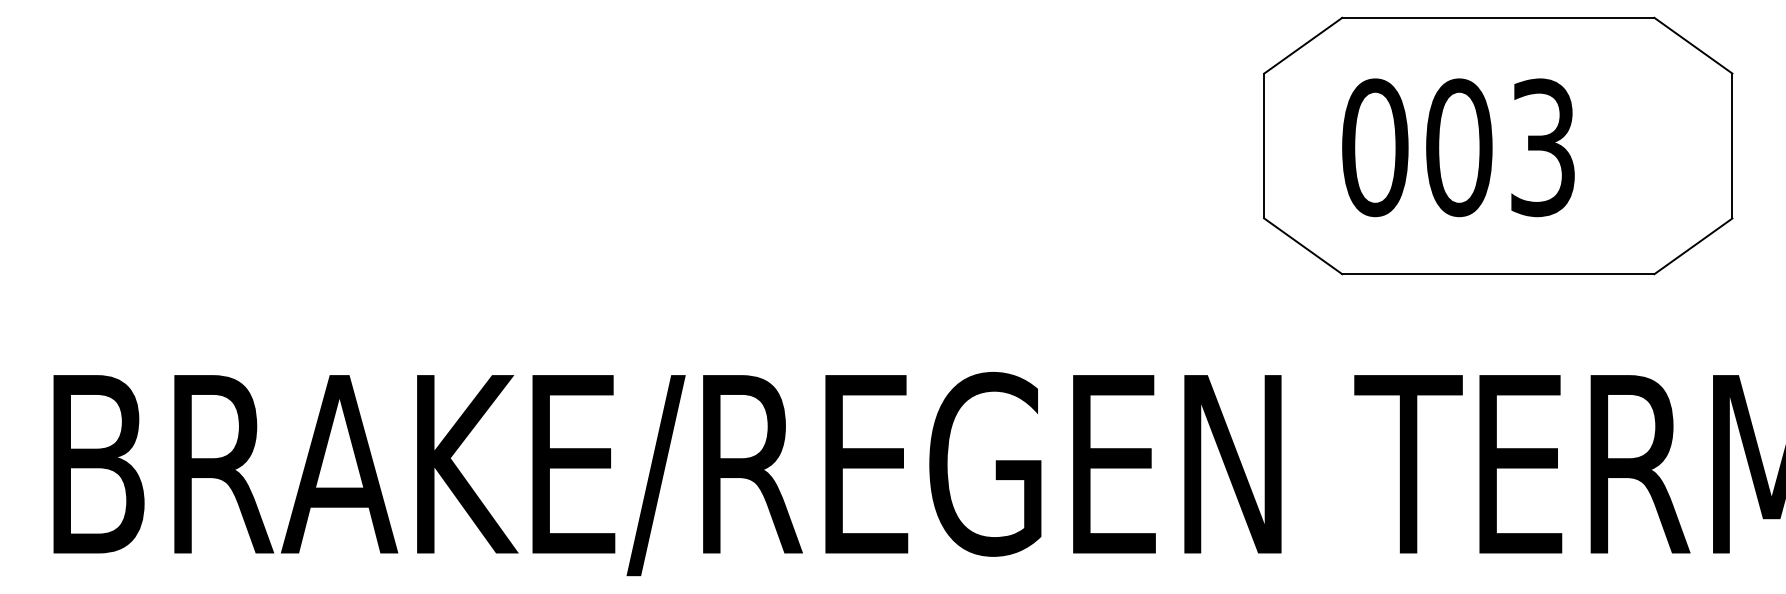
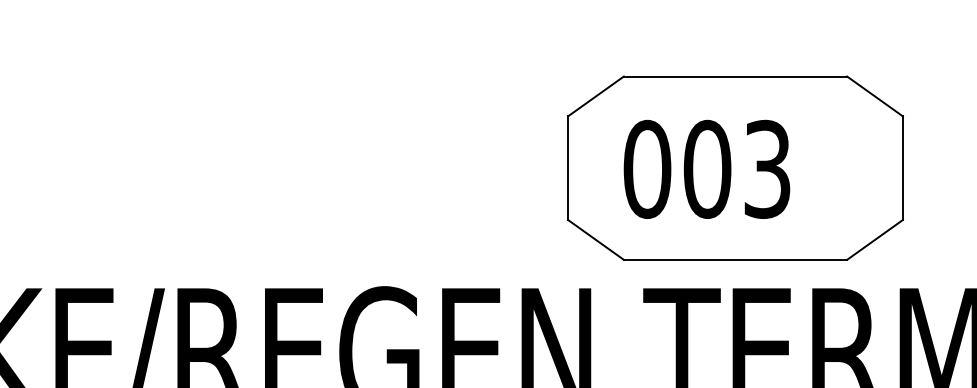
part: (1498, 145) -> (735, 167), moved

